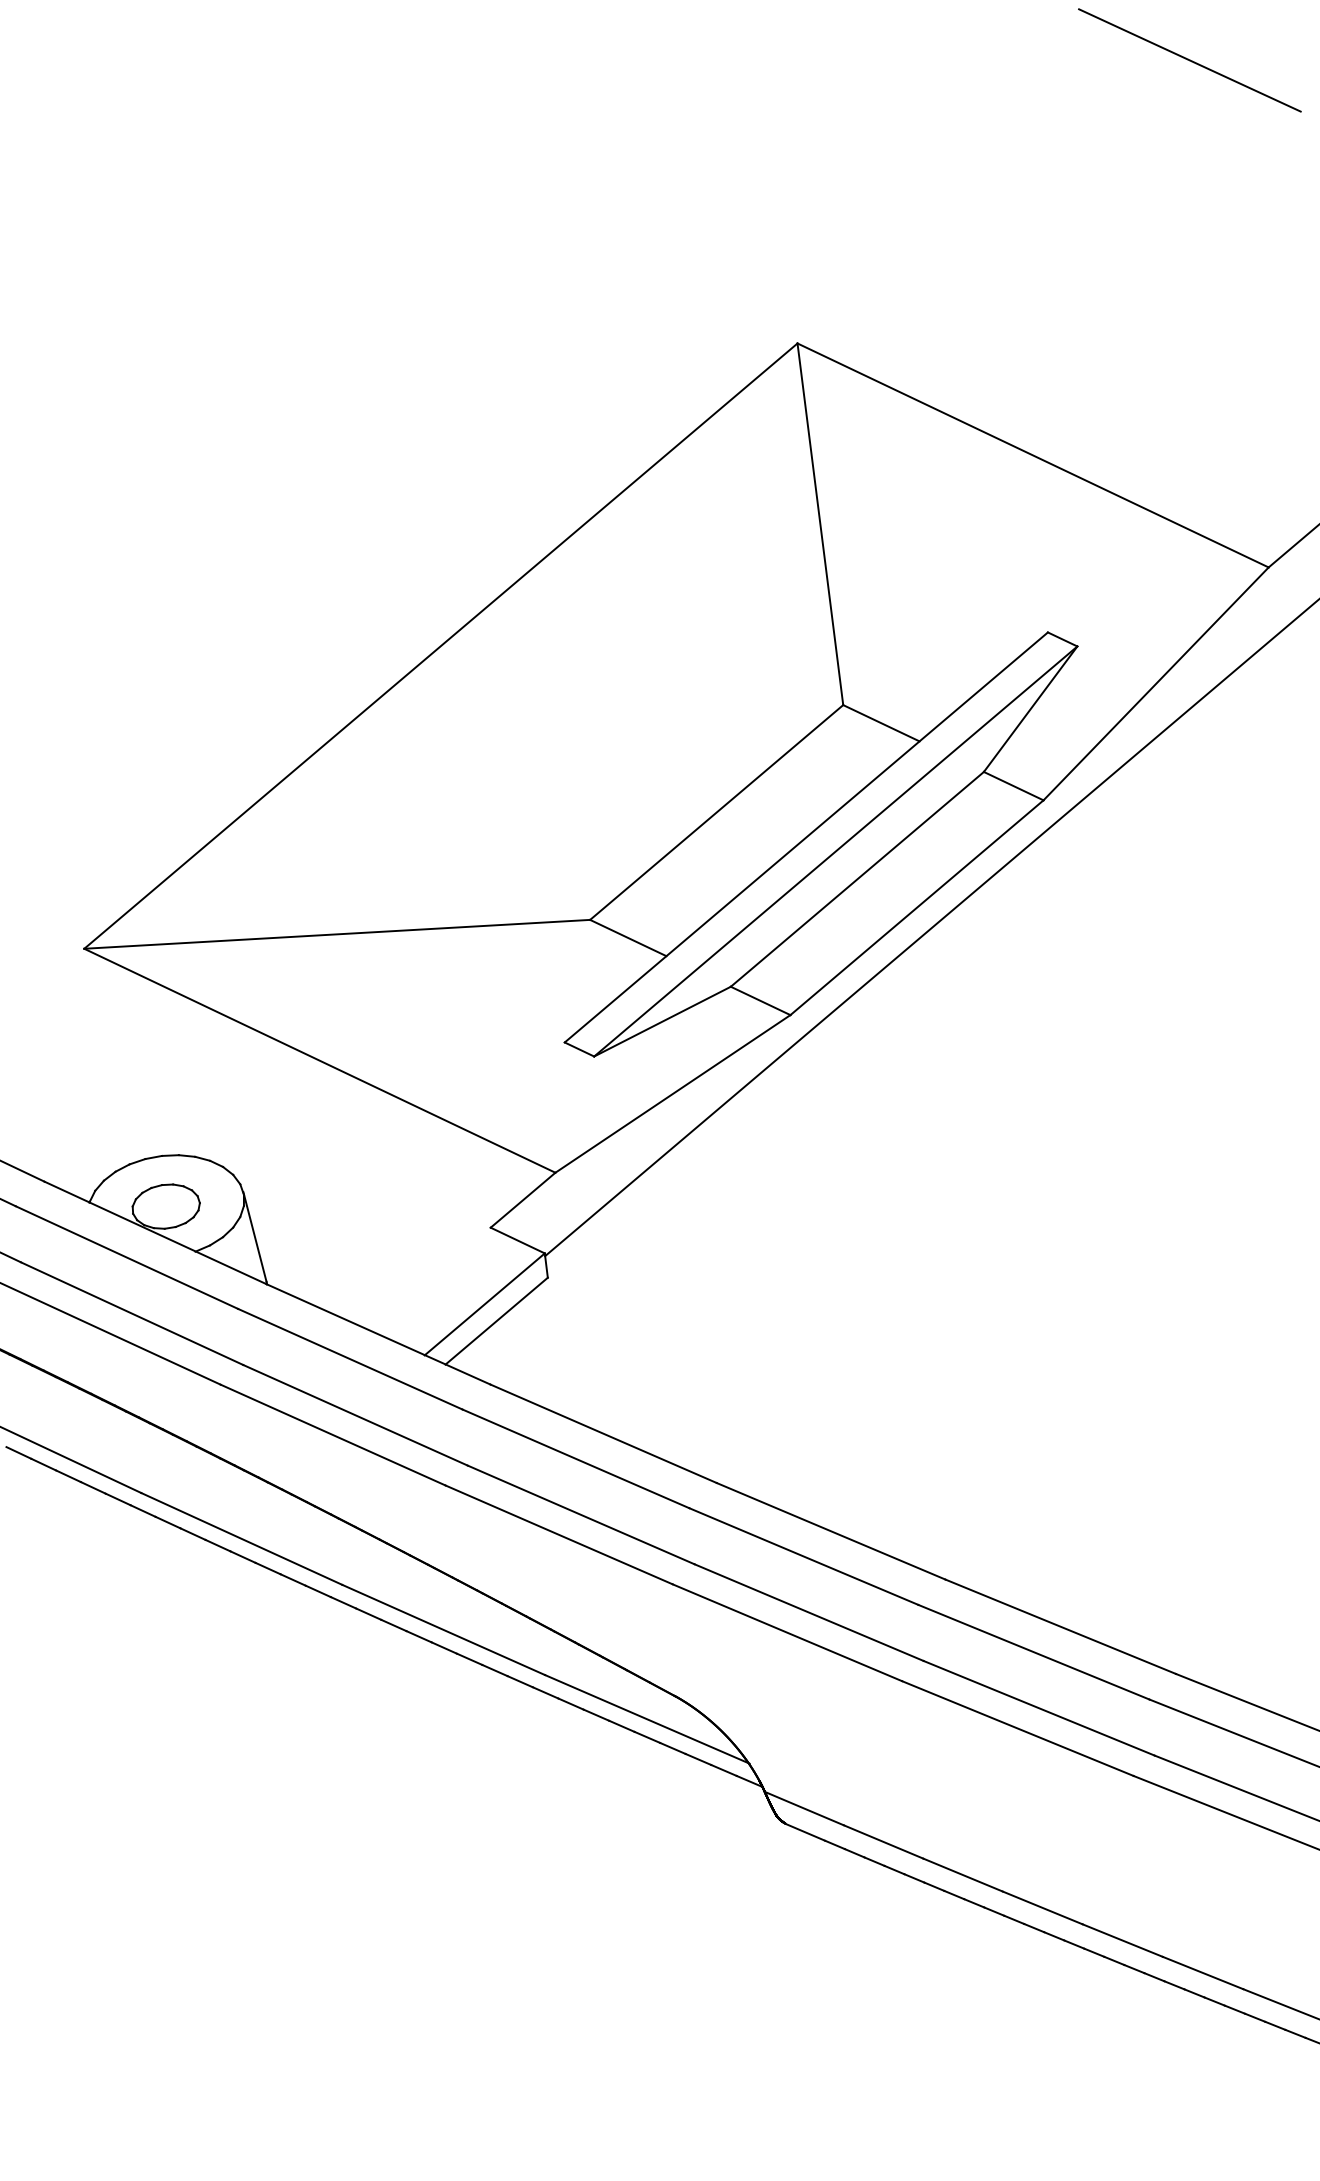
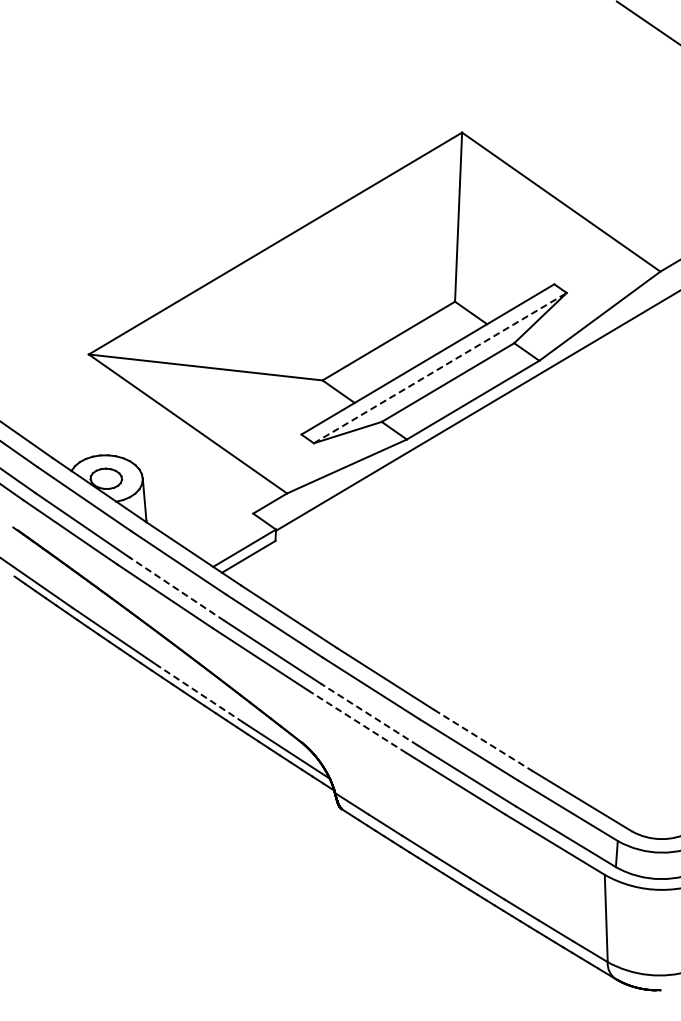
line: (835, 850) -> (440, 367), solid -> dashed
line: (354, 1414) -> (176, 588), solid -> dashed
line: (809, 1612) -> (369, 714), solid -> dashed
line: (1061, 1626) -> (483, 740), solid -> dashed
line: (443, 1630) -> (200, 694), solid -> dashed
line: (787, 1633) -> (357, 722), solid -> dashed

